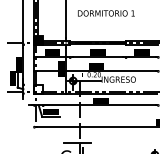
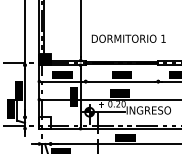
text: (106, 13) -> (128, 38), moved

